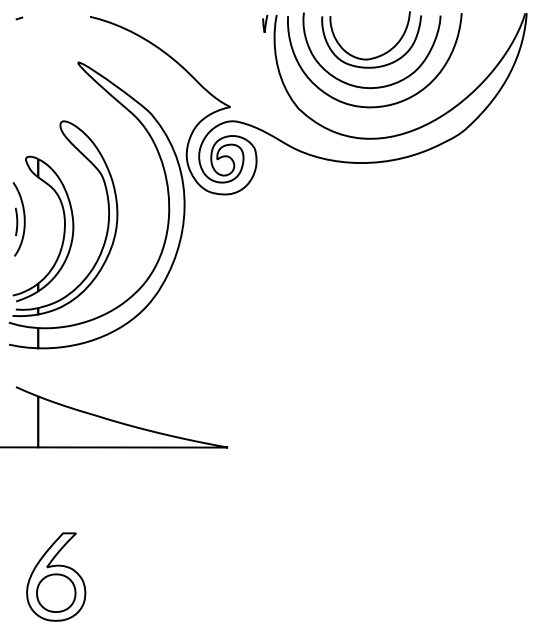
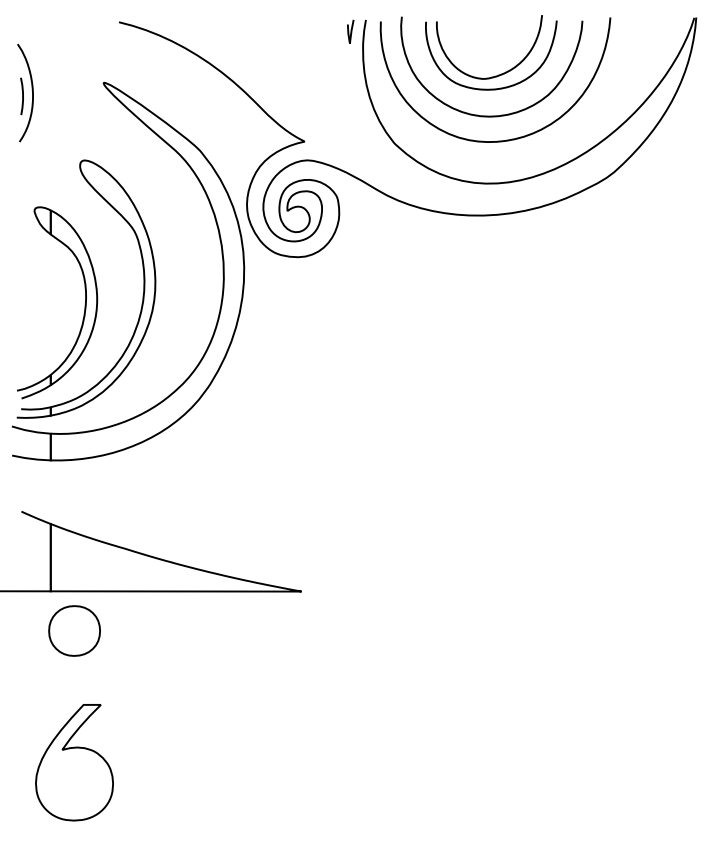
line: (19, 18) -> (25, 24), removed
part: (19, 219) -> (25, 93), moved
part: (56, 592) -> (74, 630), moved

